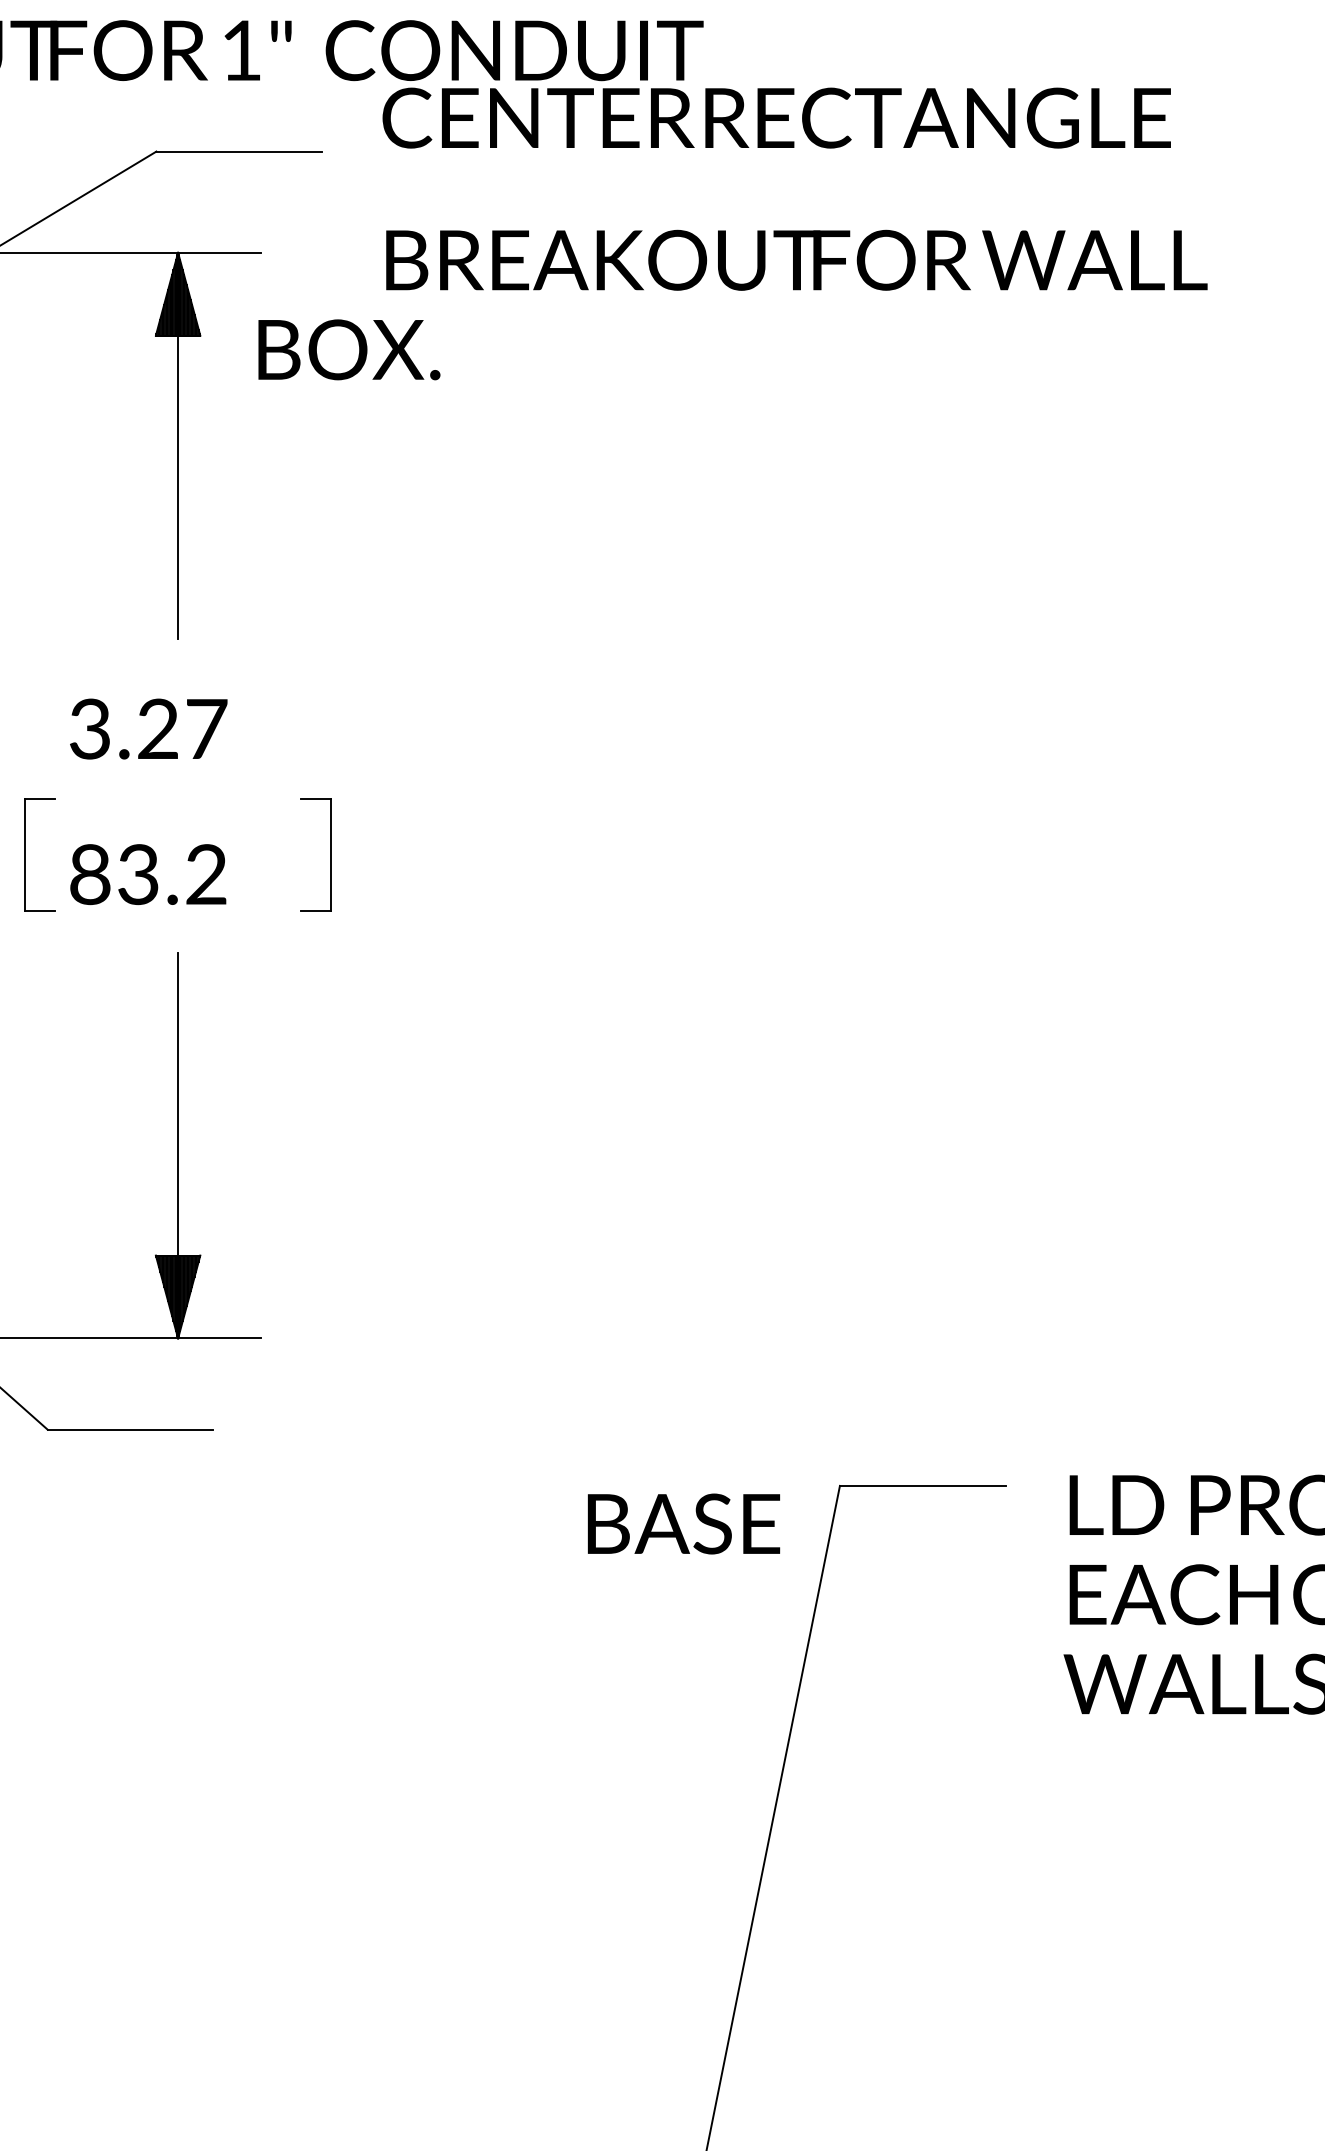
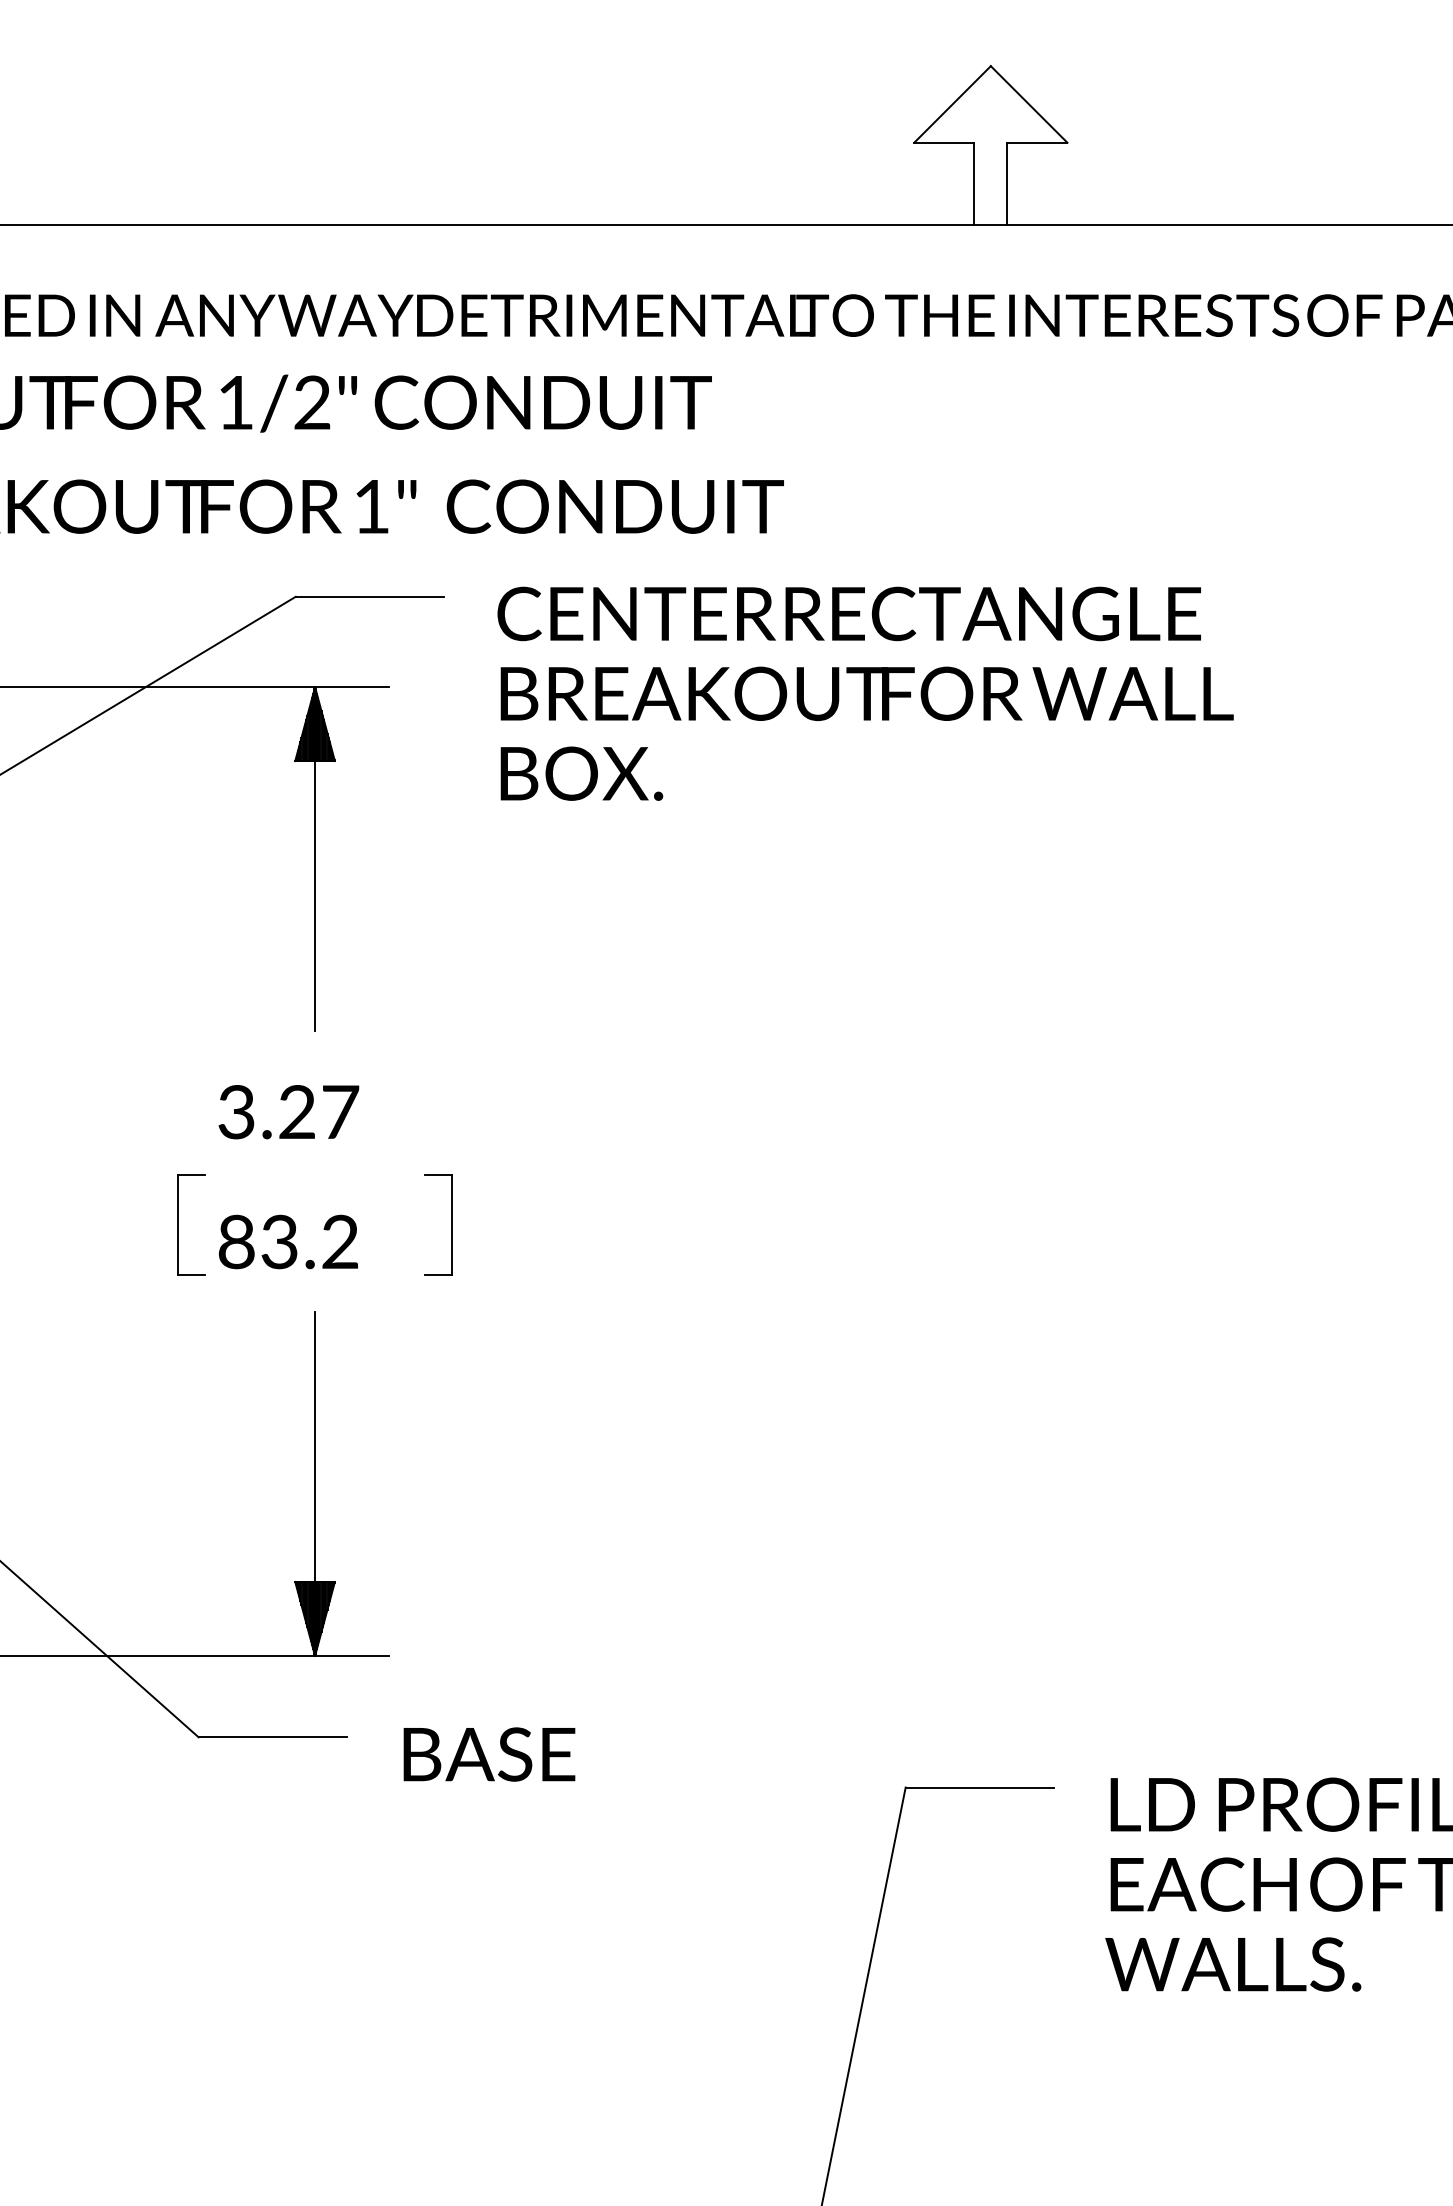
text: (775, 117) -> (848, 613), moved
text: (348, 349) -> (581, 773), moved
text: (683, 1523) -> (489, 1754), moved

